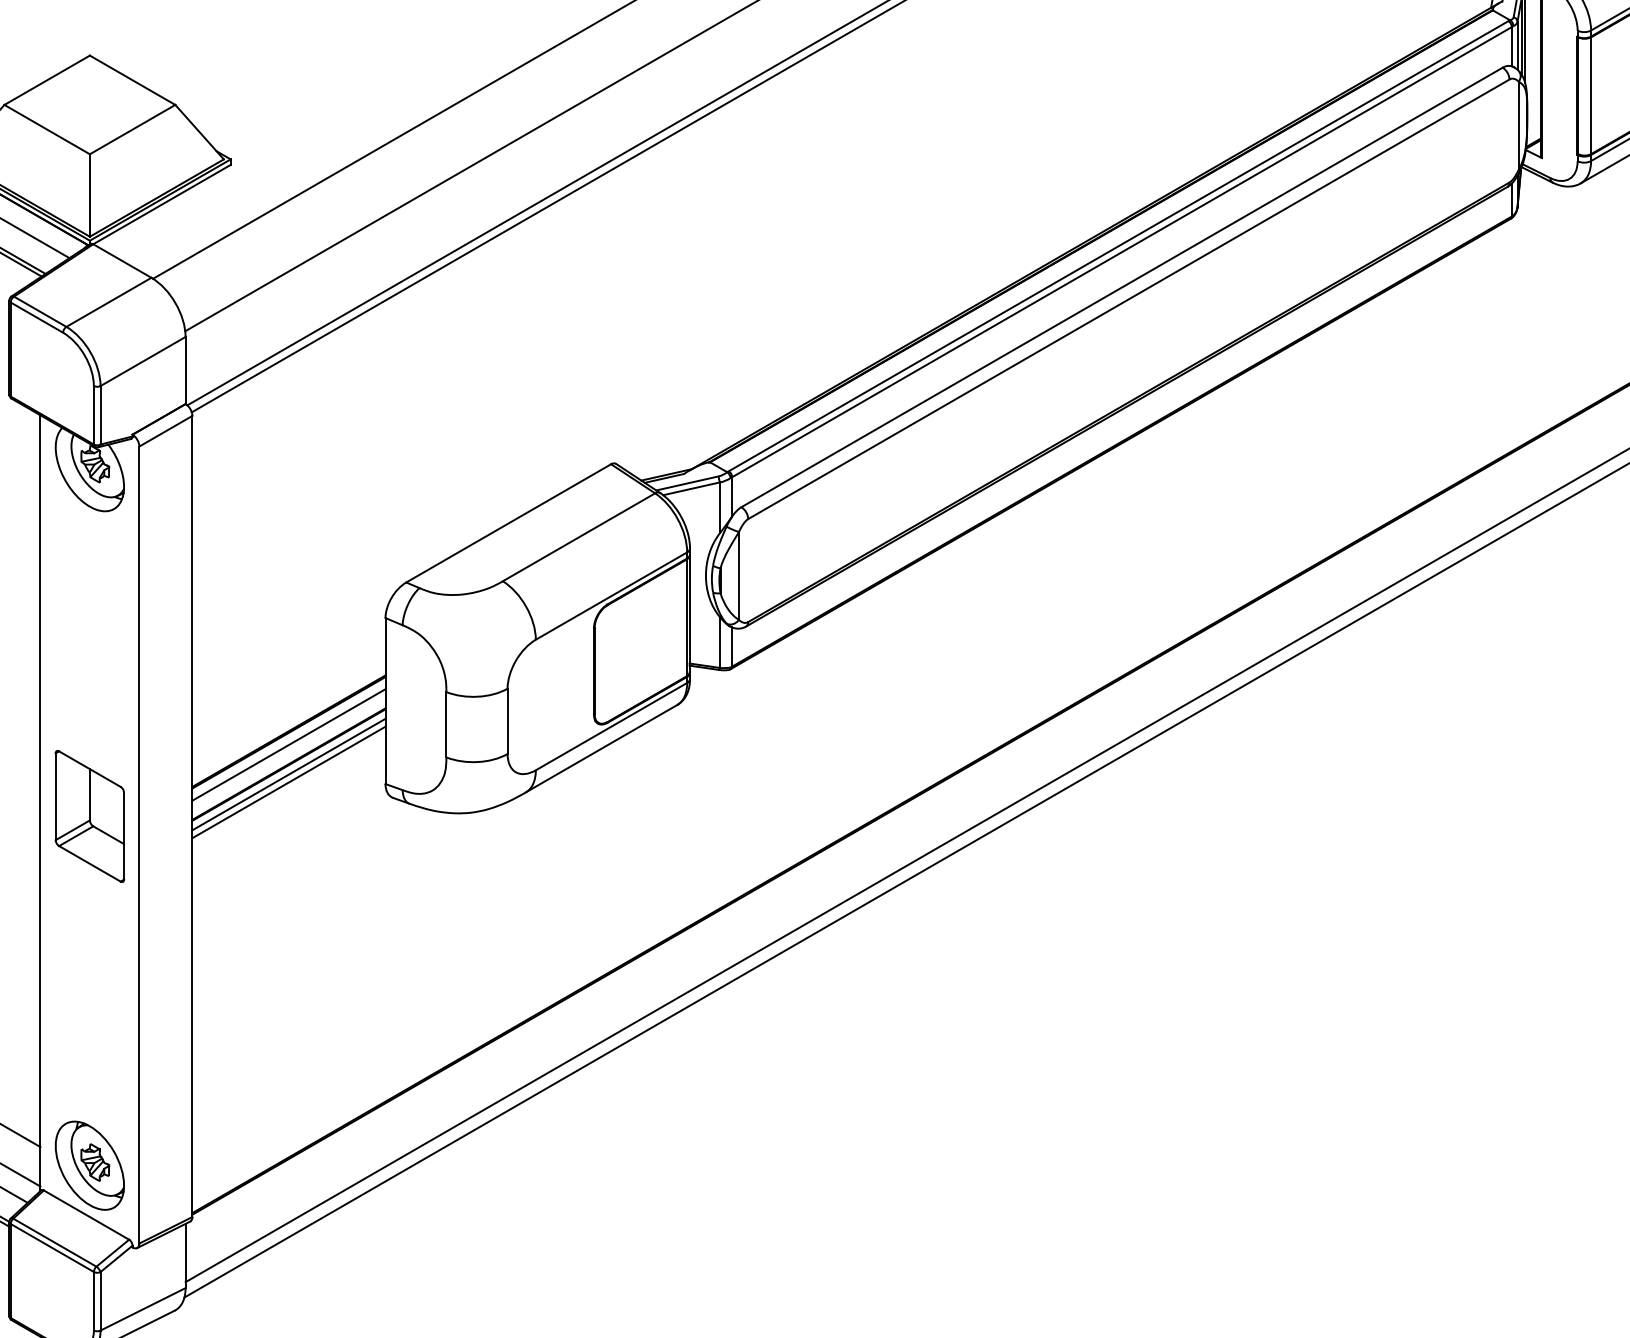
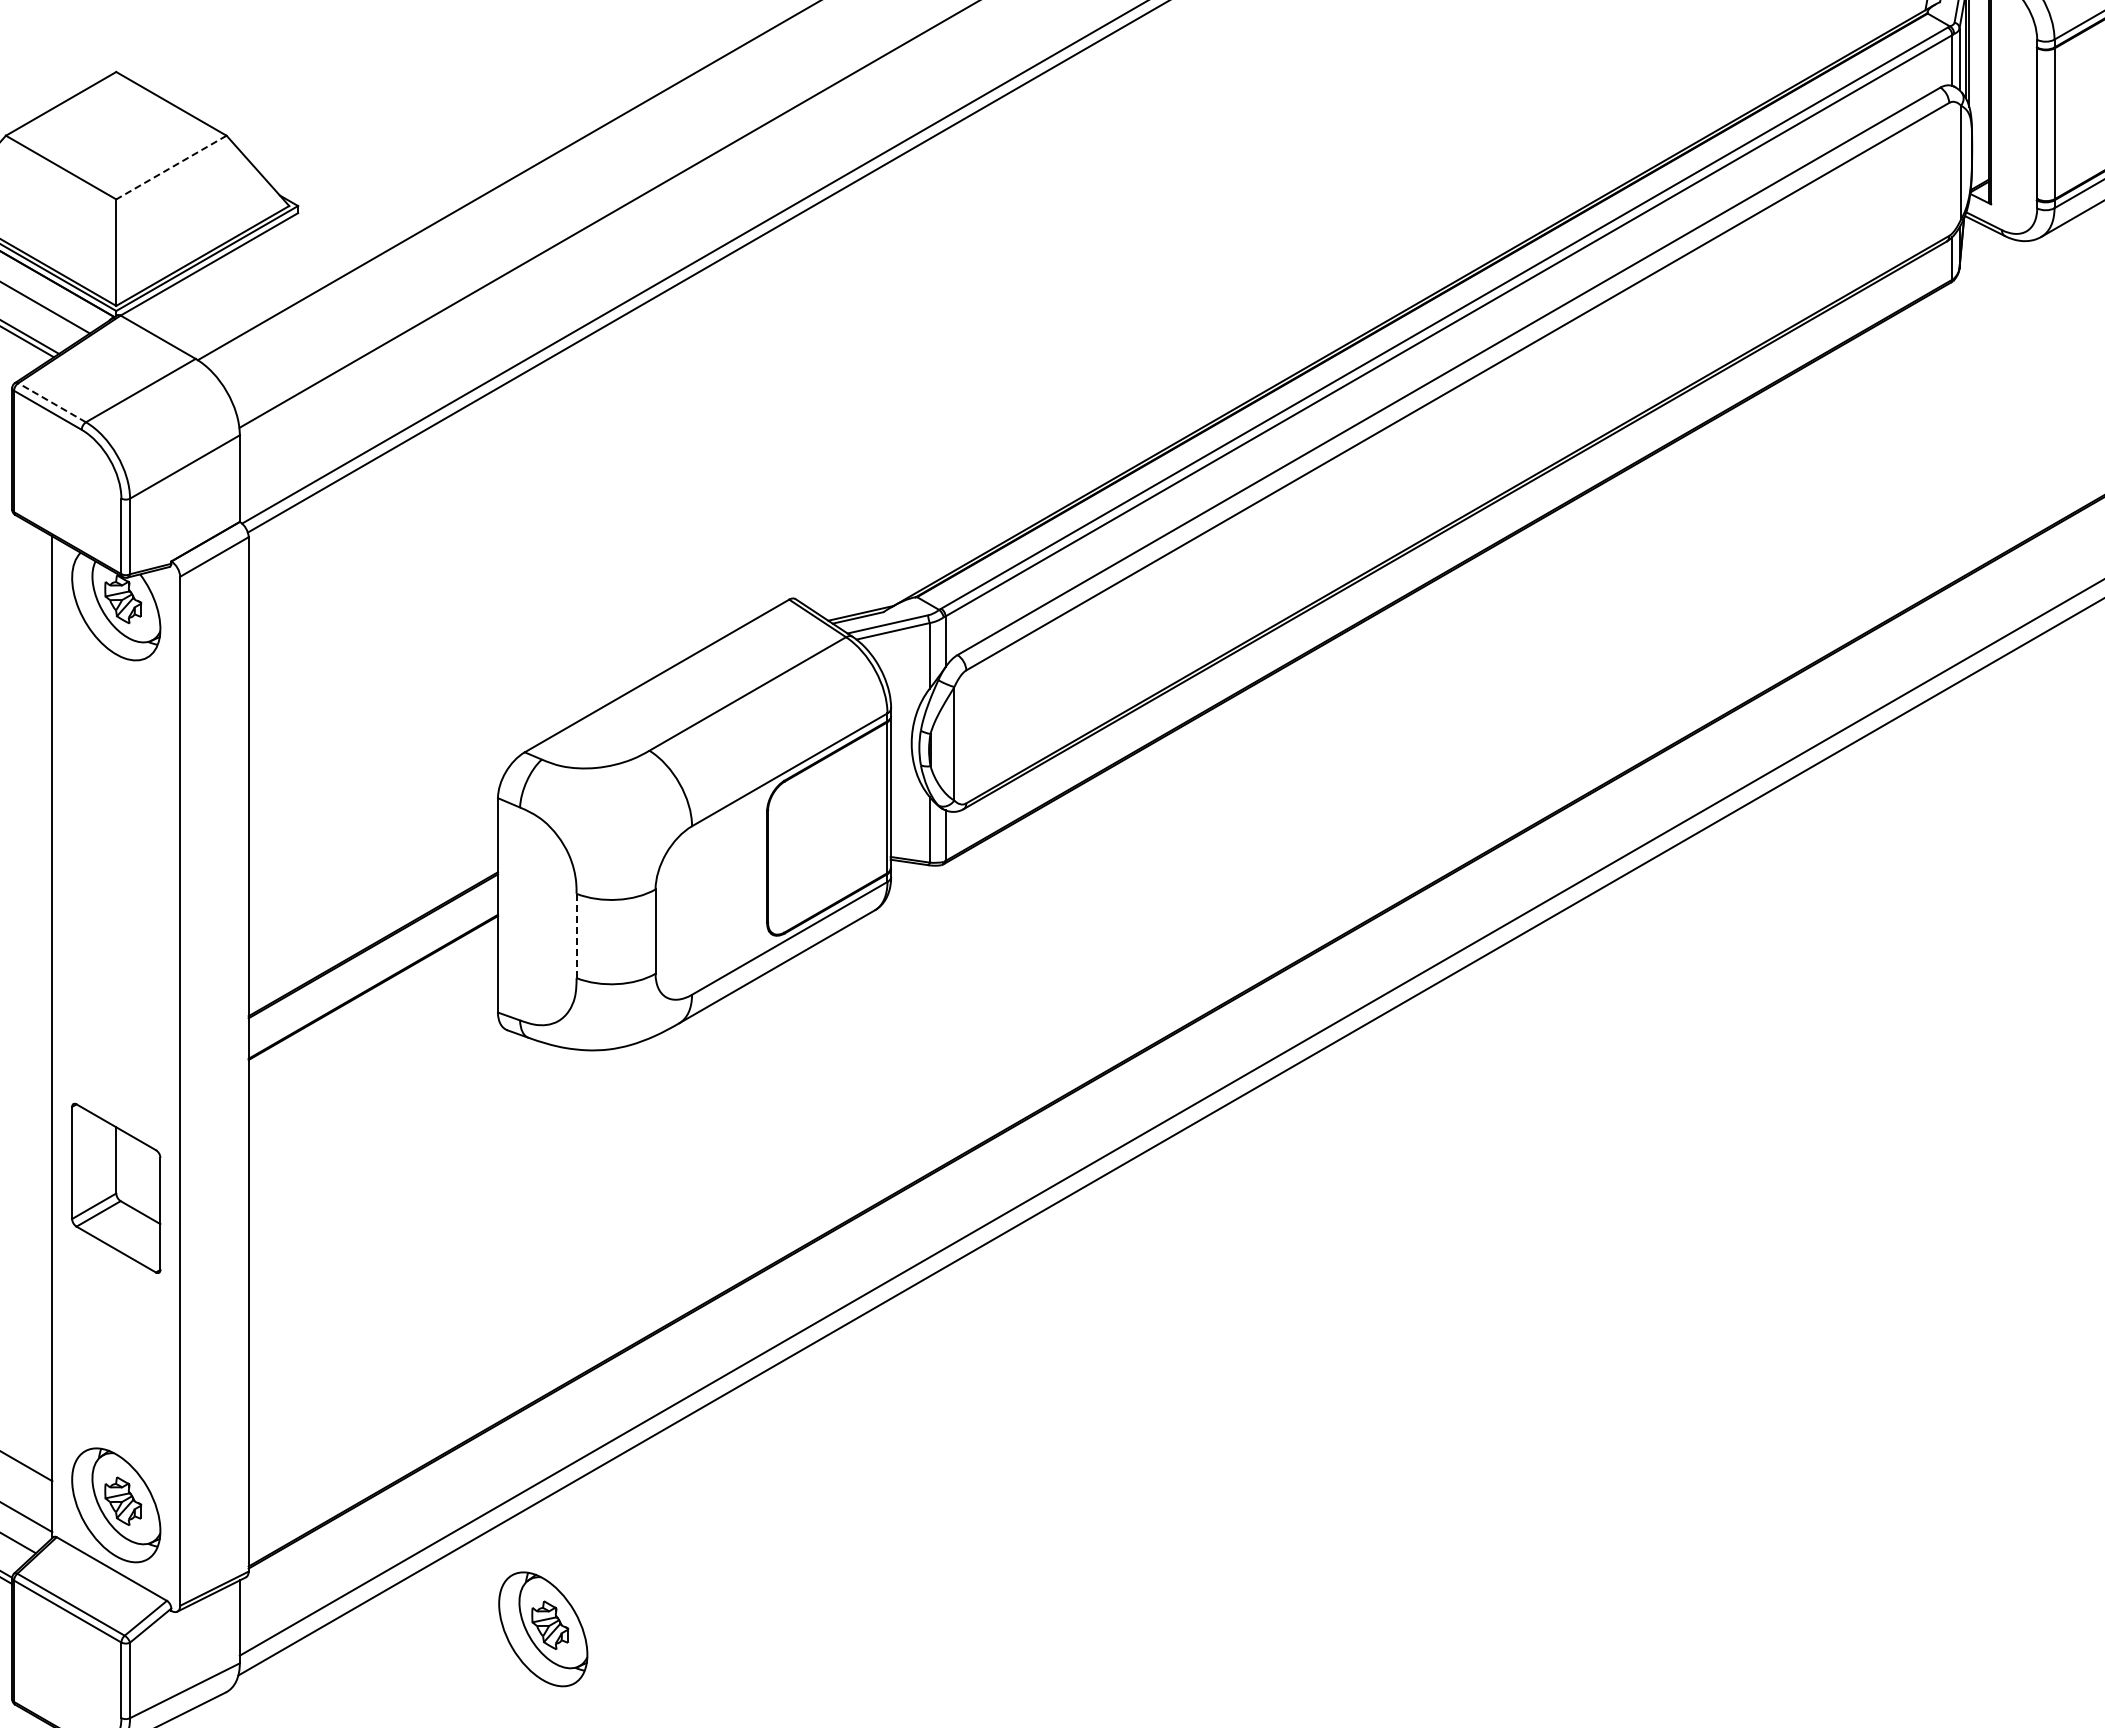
line: (132, 129) -> (171, 167), solid -> dashed
line: (39, 311) -> (51, 402), solid -> dashed
line: (446, 725) -> (576, 936), solid -> dashed
line: (288, 745) -> (372, 962), removed
line: (288, 774) -> (372, 1000), removed
line: (288, 782) -> (372, 1010), removed
part: (90, 815) -> (116, 1187), moved
part: (420, 1261) -> (543, 1629), added

